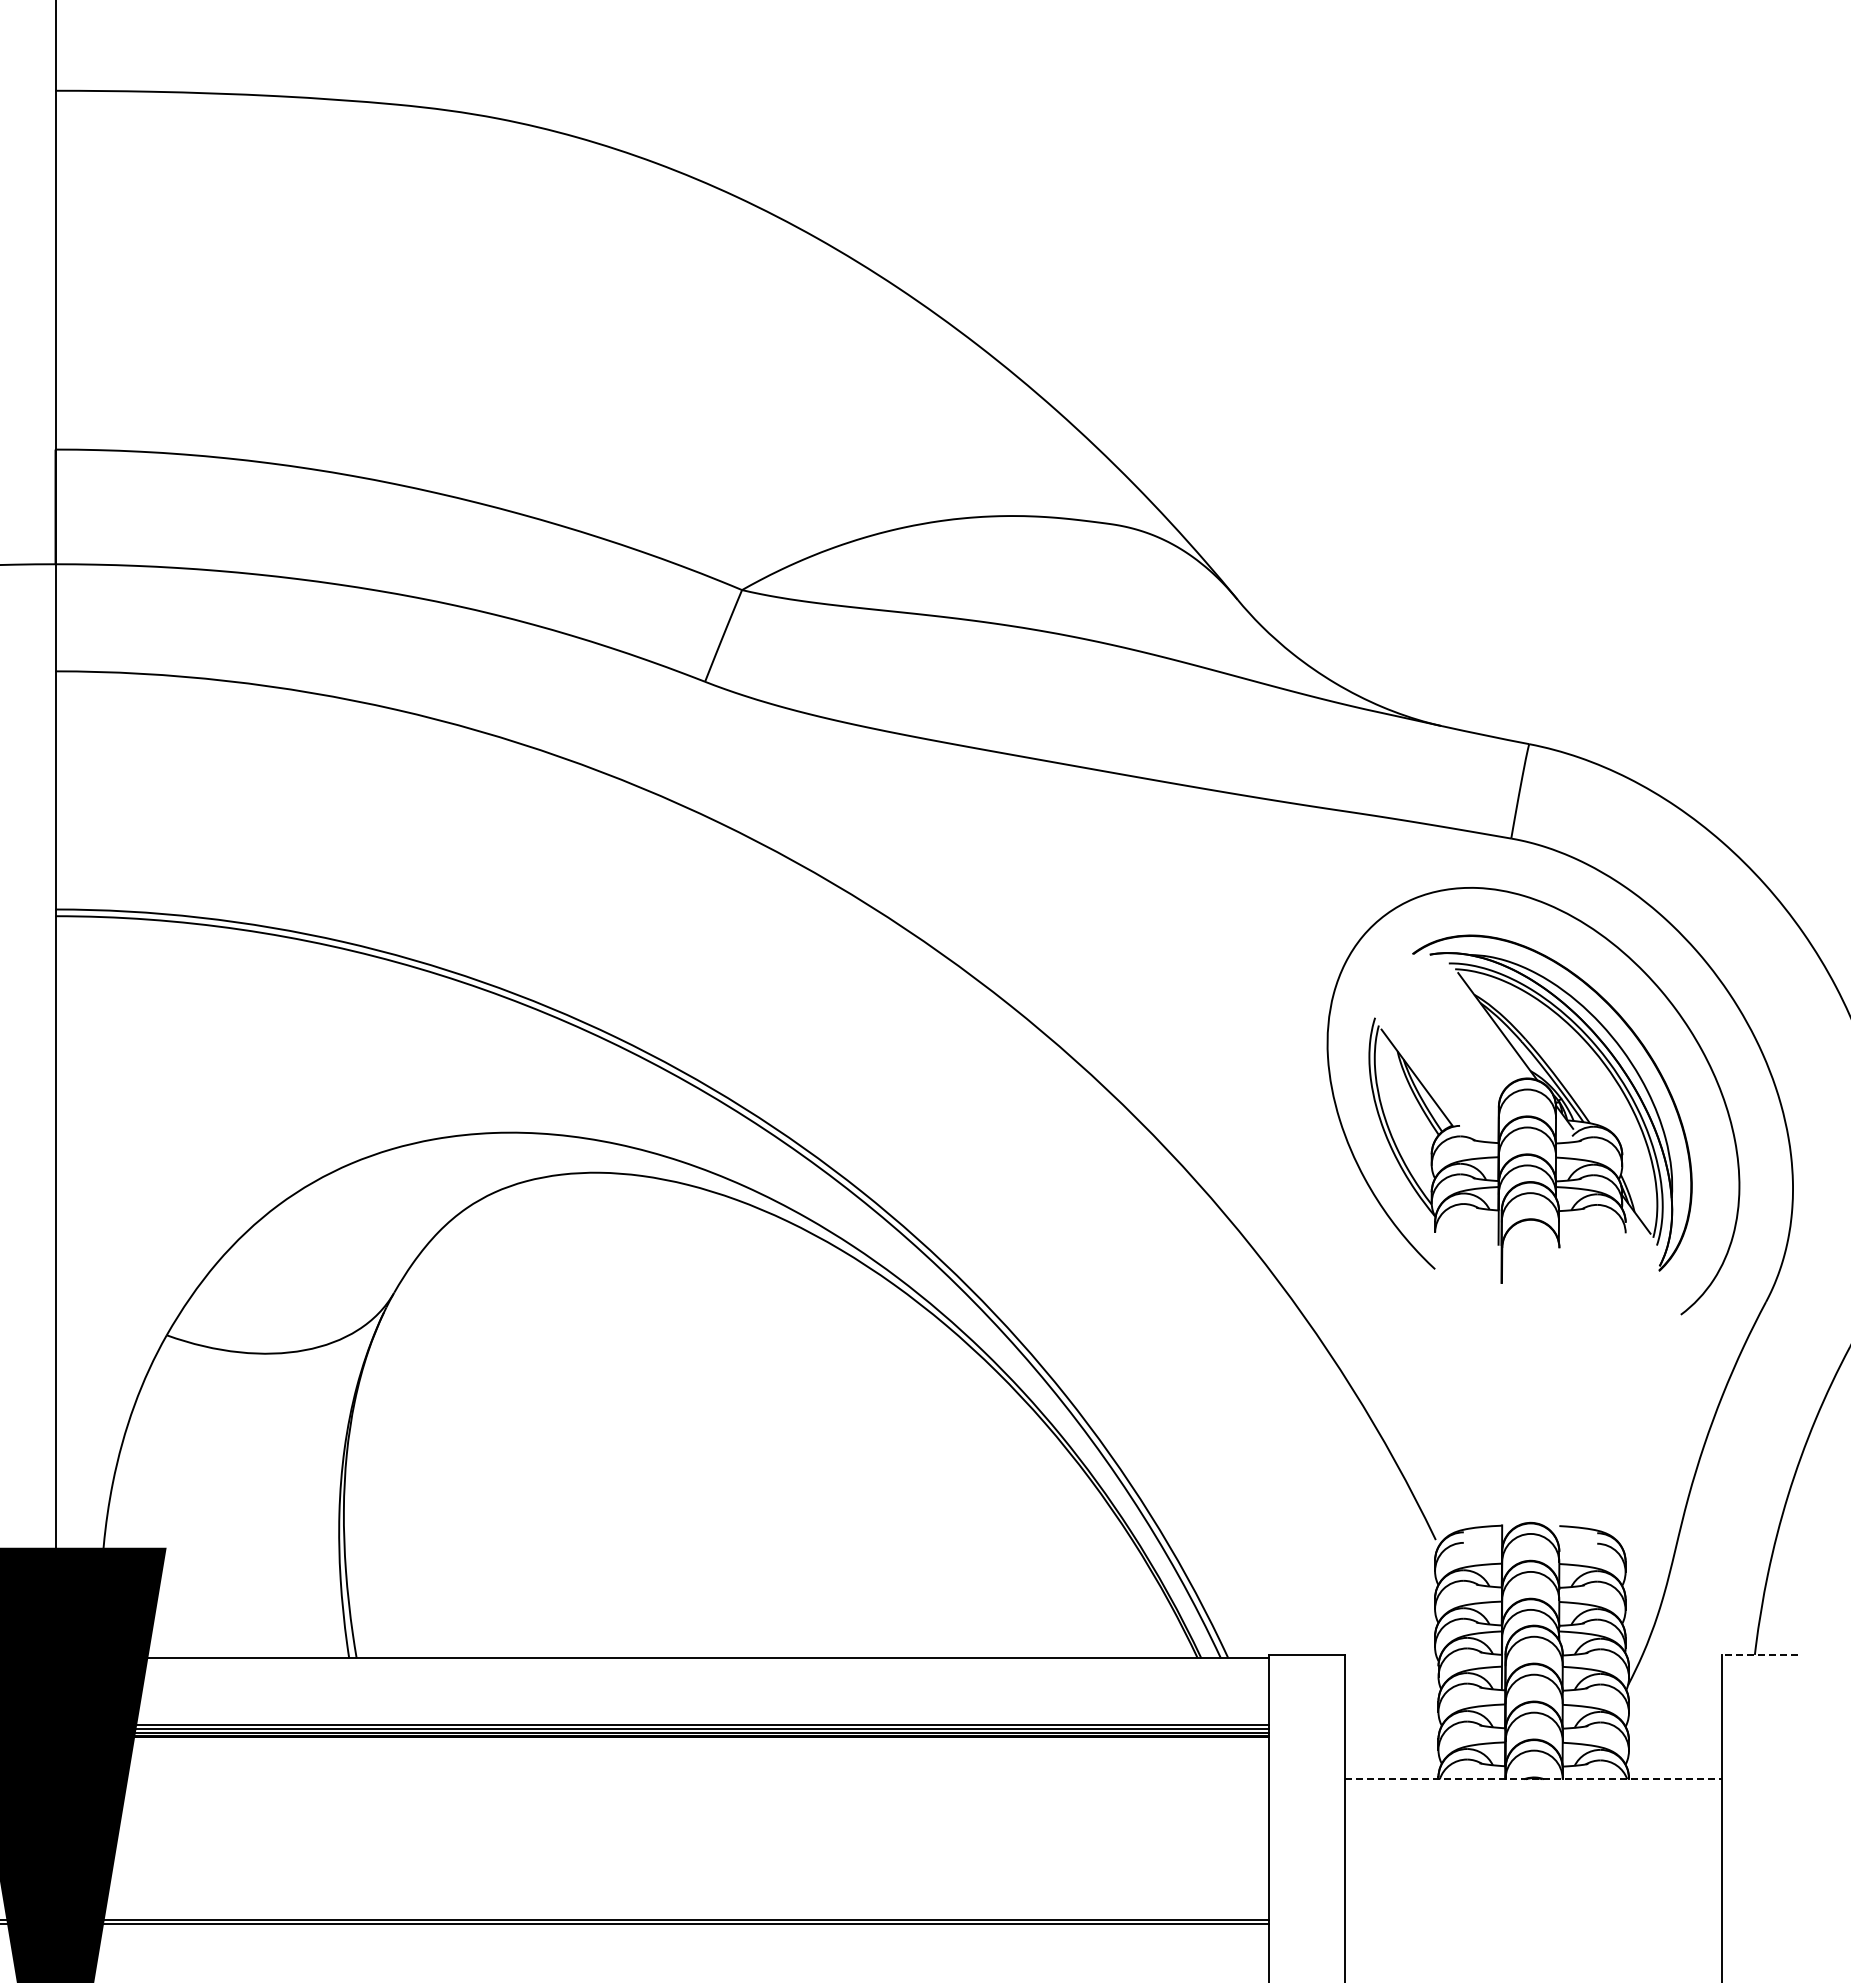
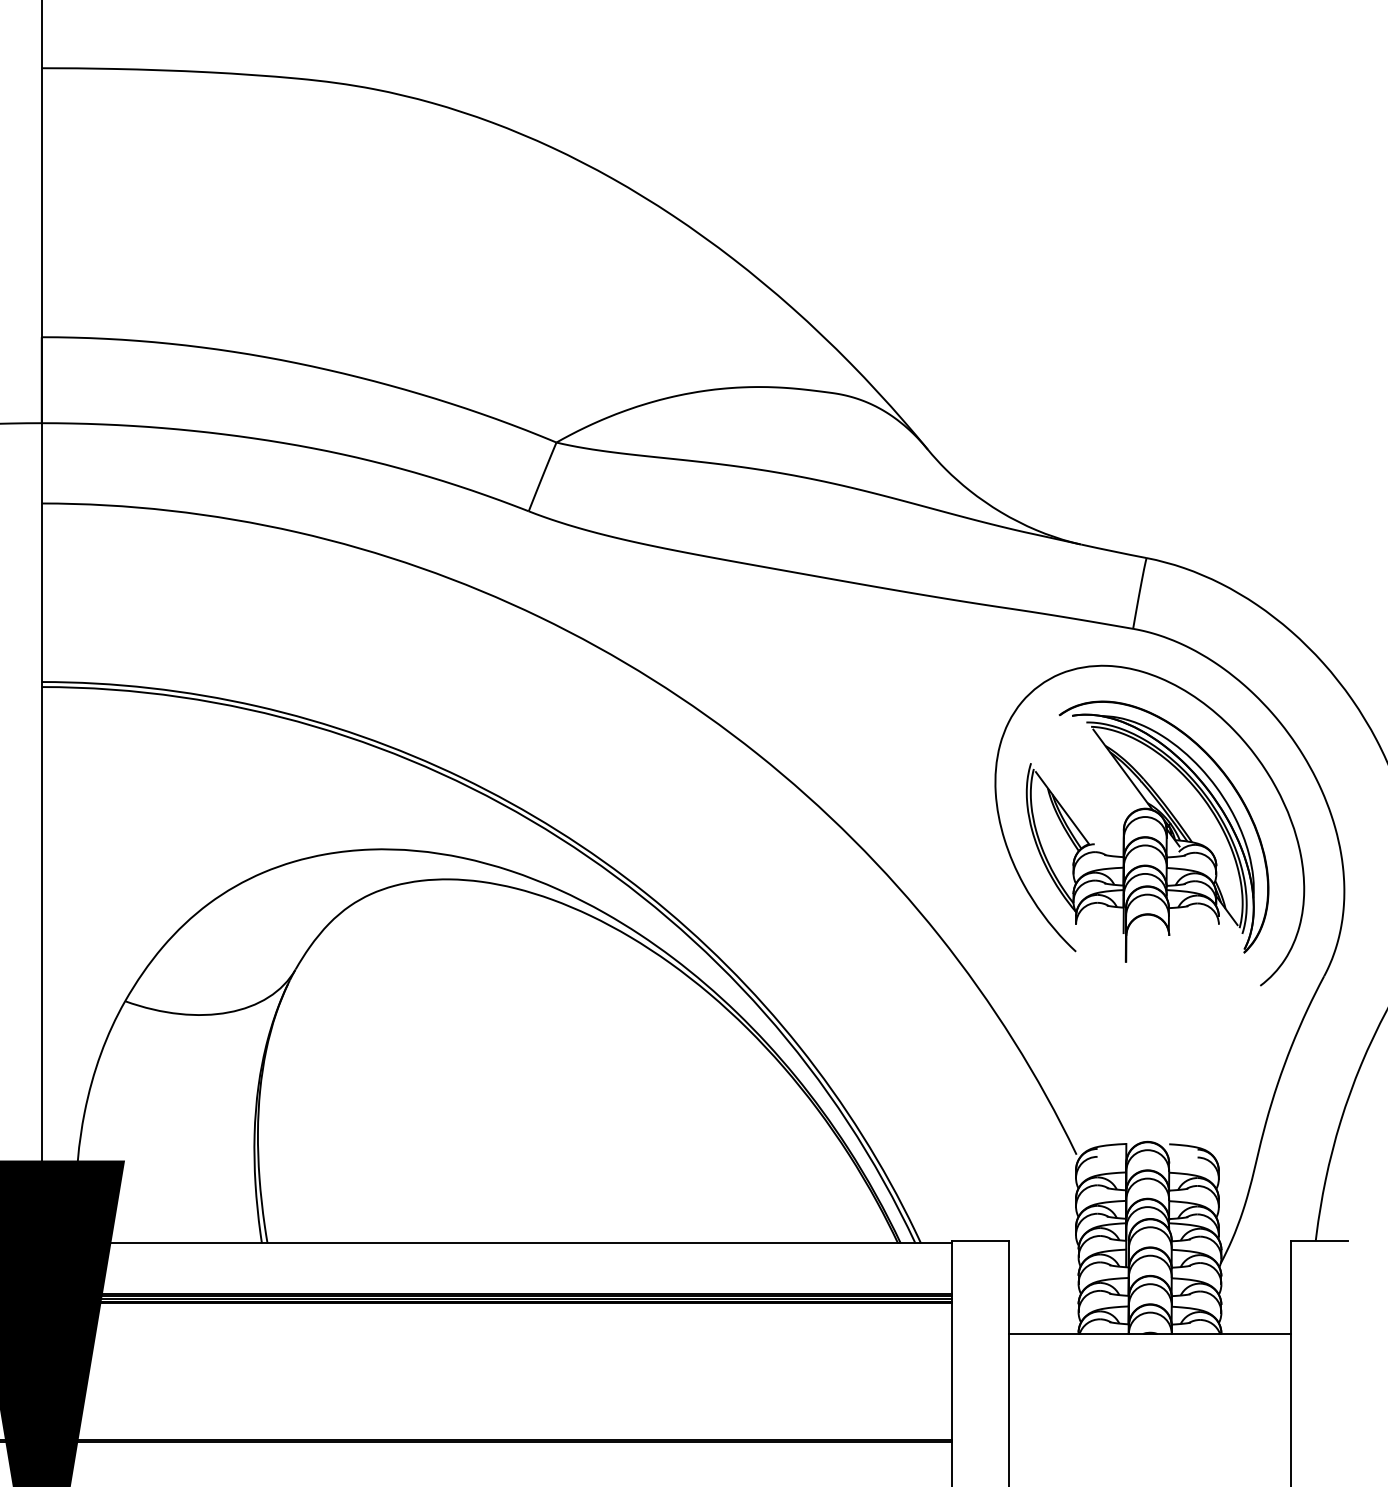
line: (1759, 1654) -> (1319, 1240), dashed -> solid
line: (1533, 1779) -> (1149, 1334), dashed -> solid

